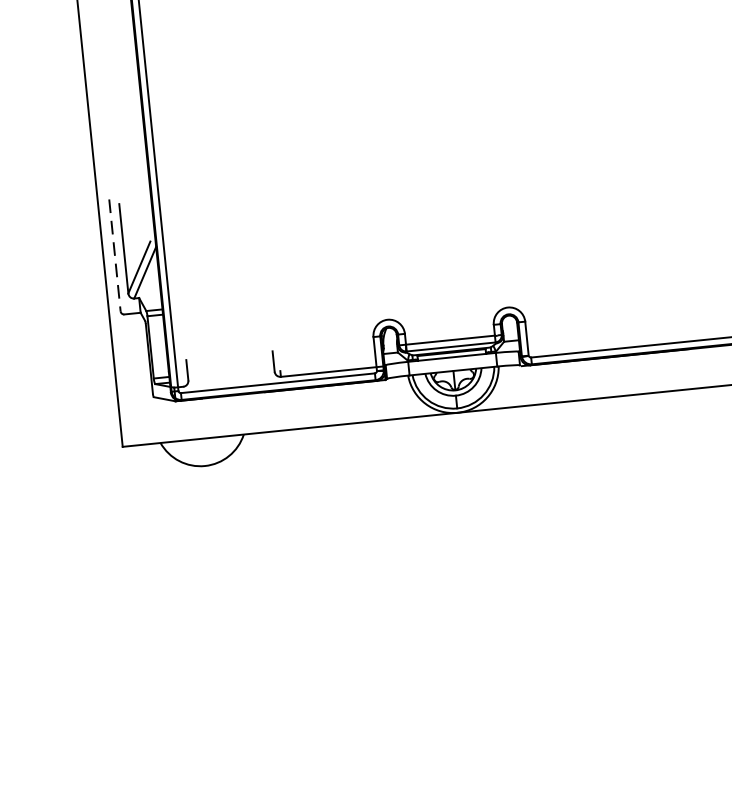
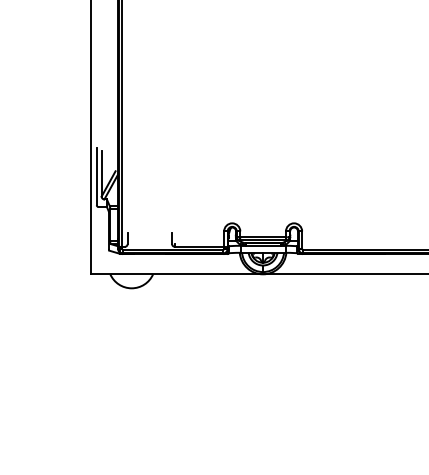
line: (114, 255) -> (96, 176), dashed -> solid

